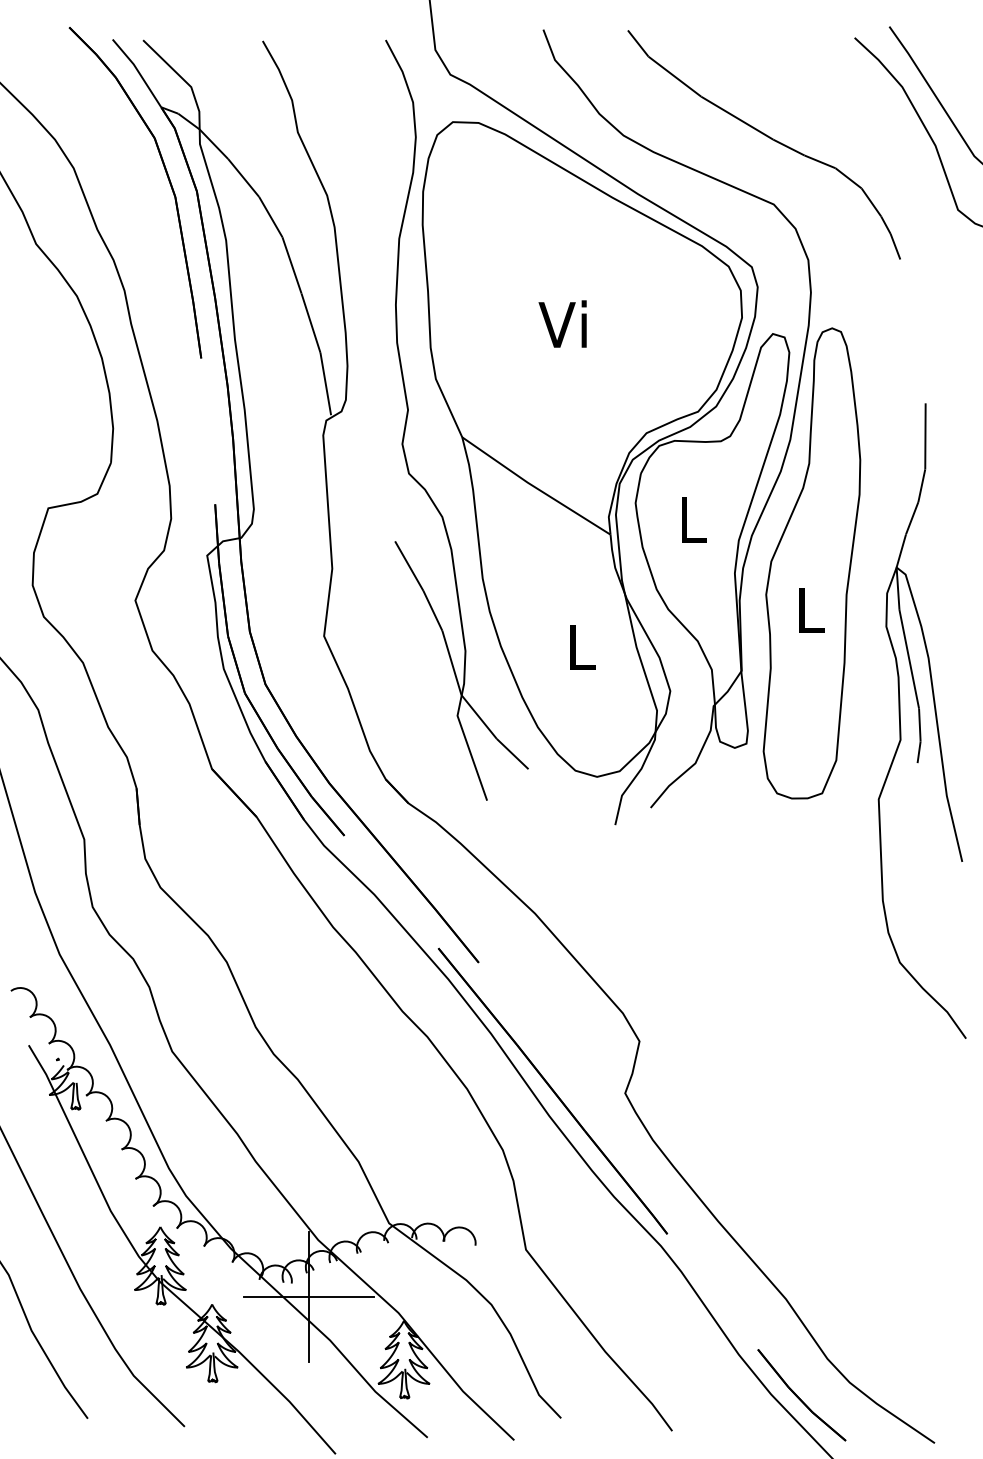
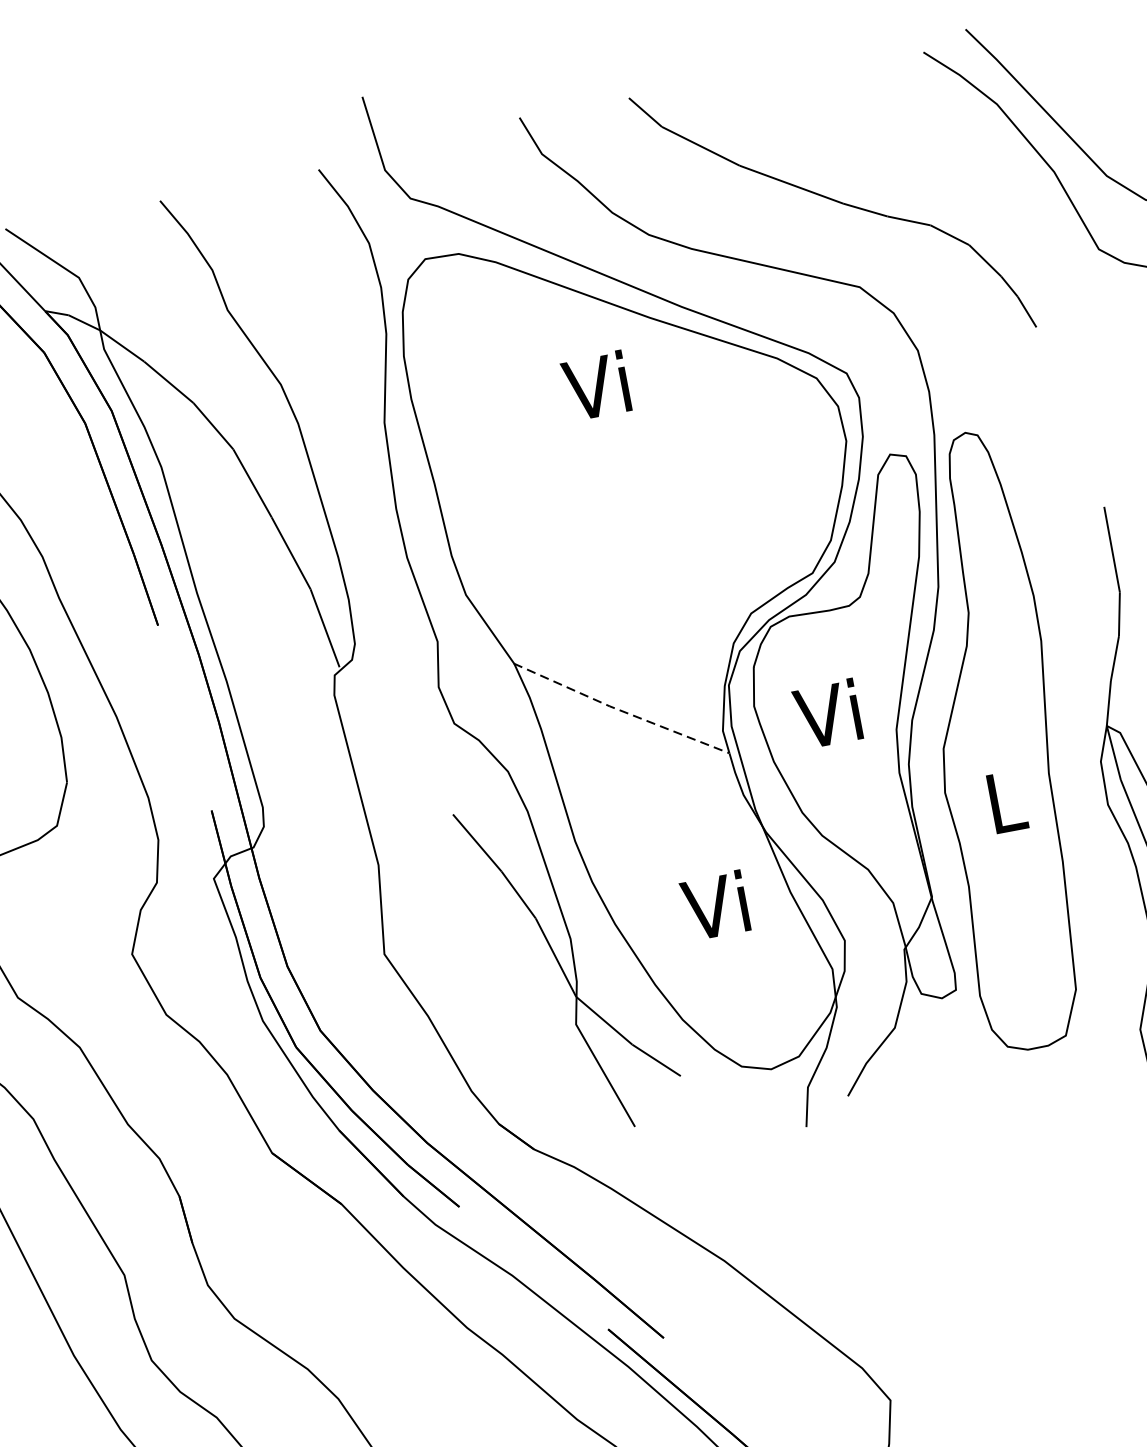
text: (562, 323) -> (595, 385), moved
line: (535, 487) -> (621, 710), solid -> dashed
text: (689, 518) -> (827, 713), L -> Vi
text: (578, 646) -> (715, 905), L -> Vi

